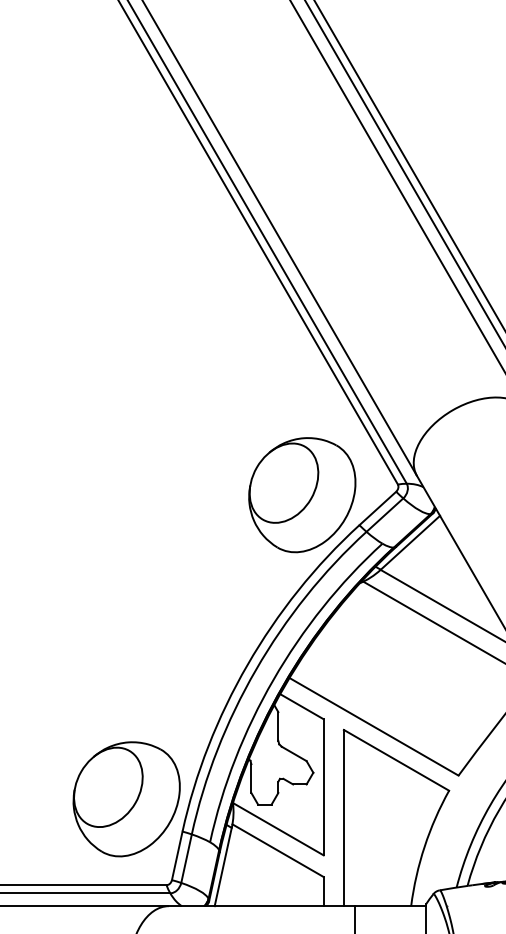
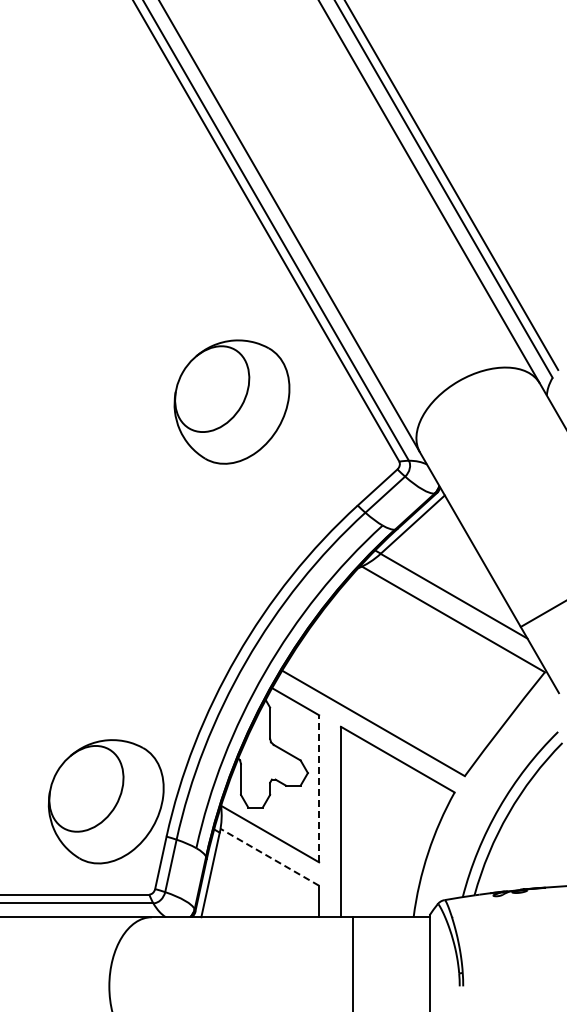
part: (301, 494) -> (231, 401), moved
line: (324, 787) -> (319, 788), solid -> dashed
line: (277, 850) -> (269, 857), solid -> dashed

